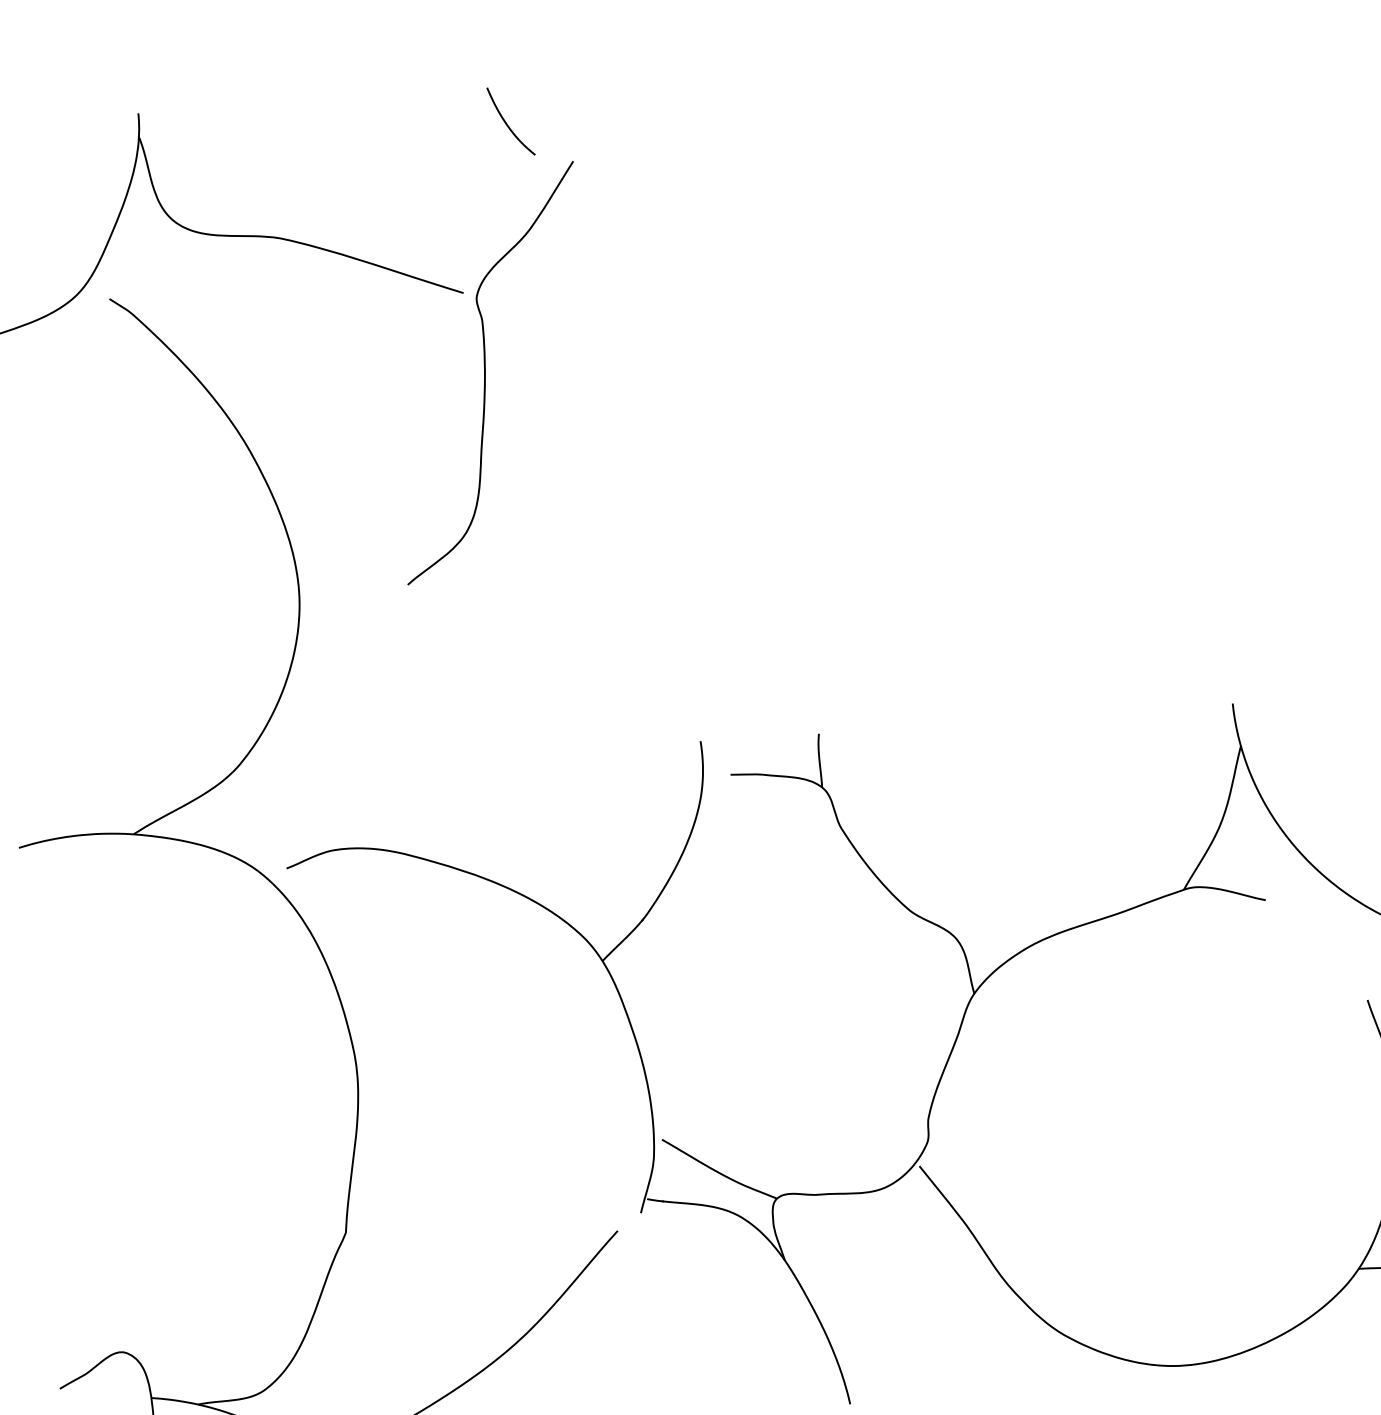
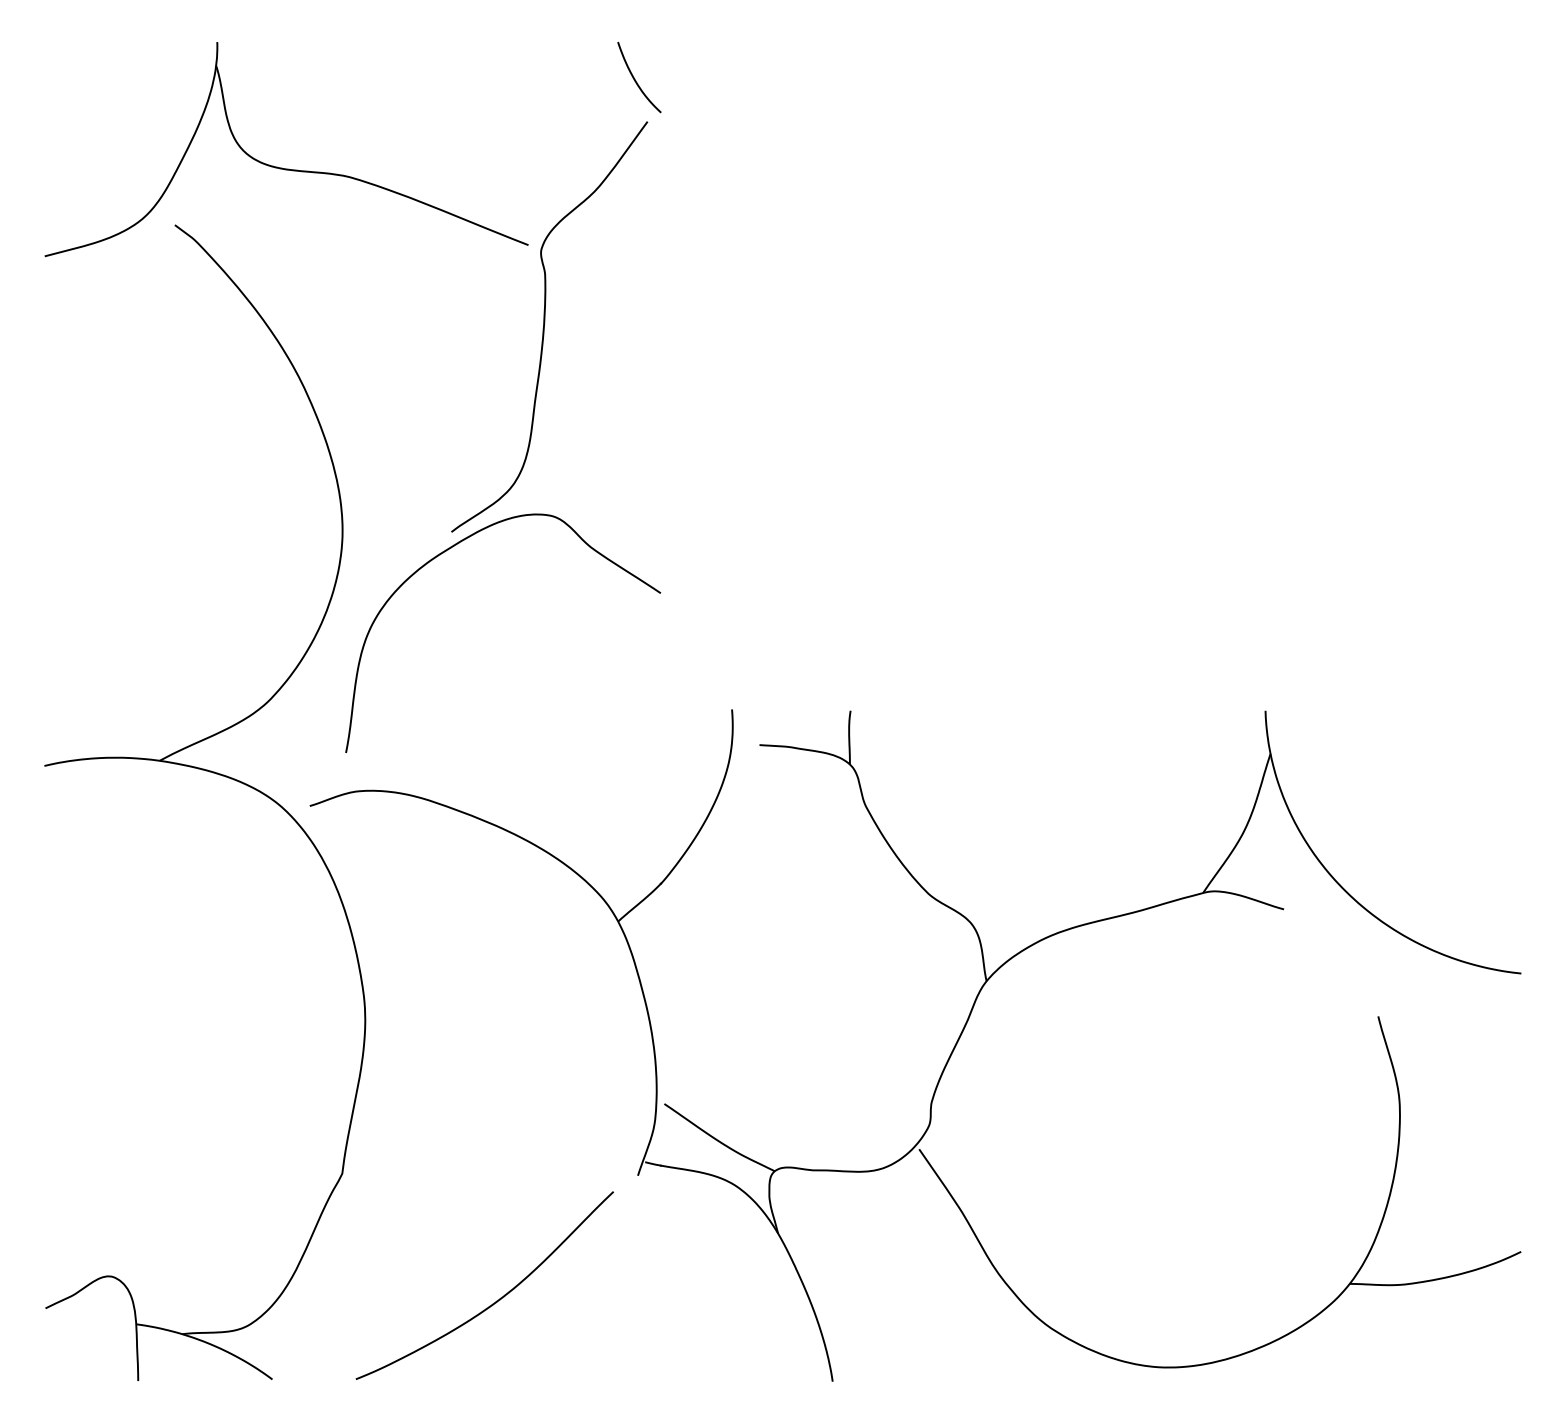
curve: (508, 124) -> (636, 80), moved
curve: (406, 603) -> (448, 550), added

